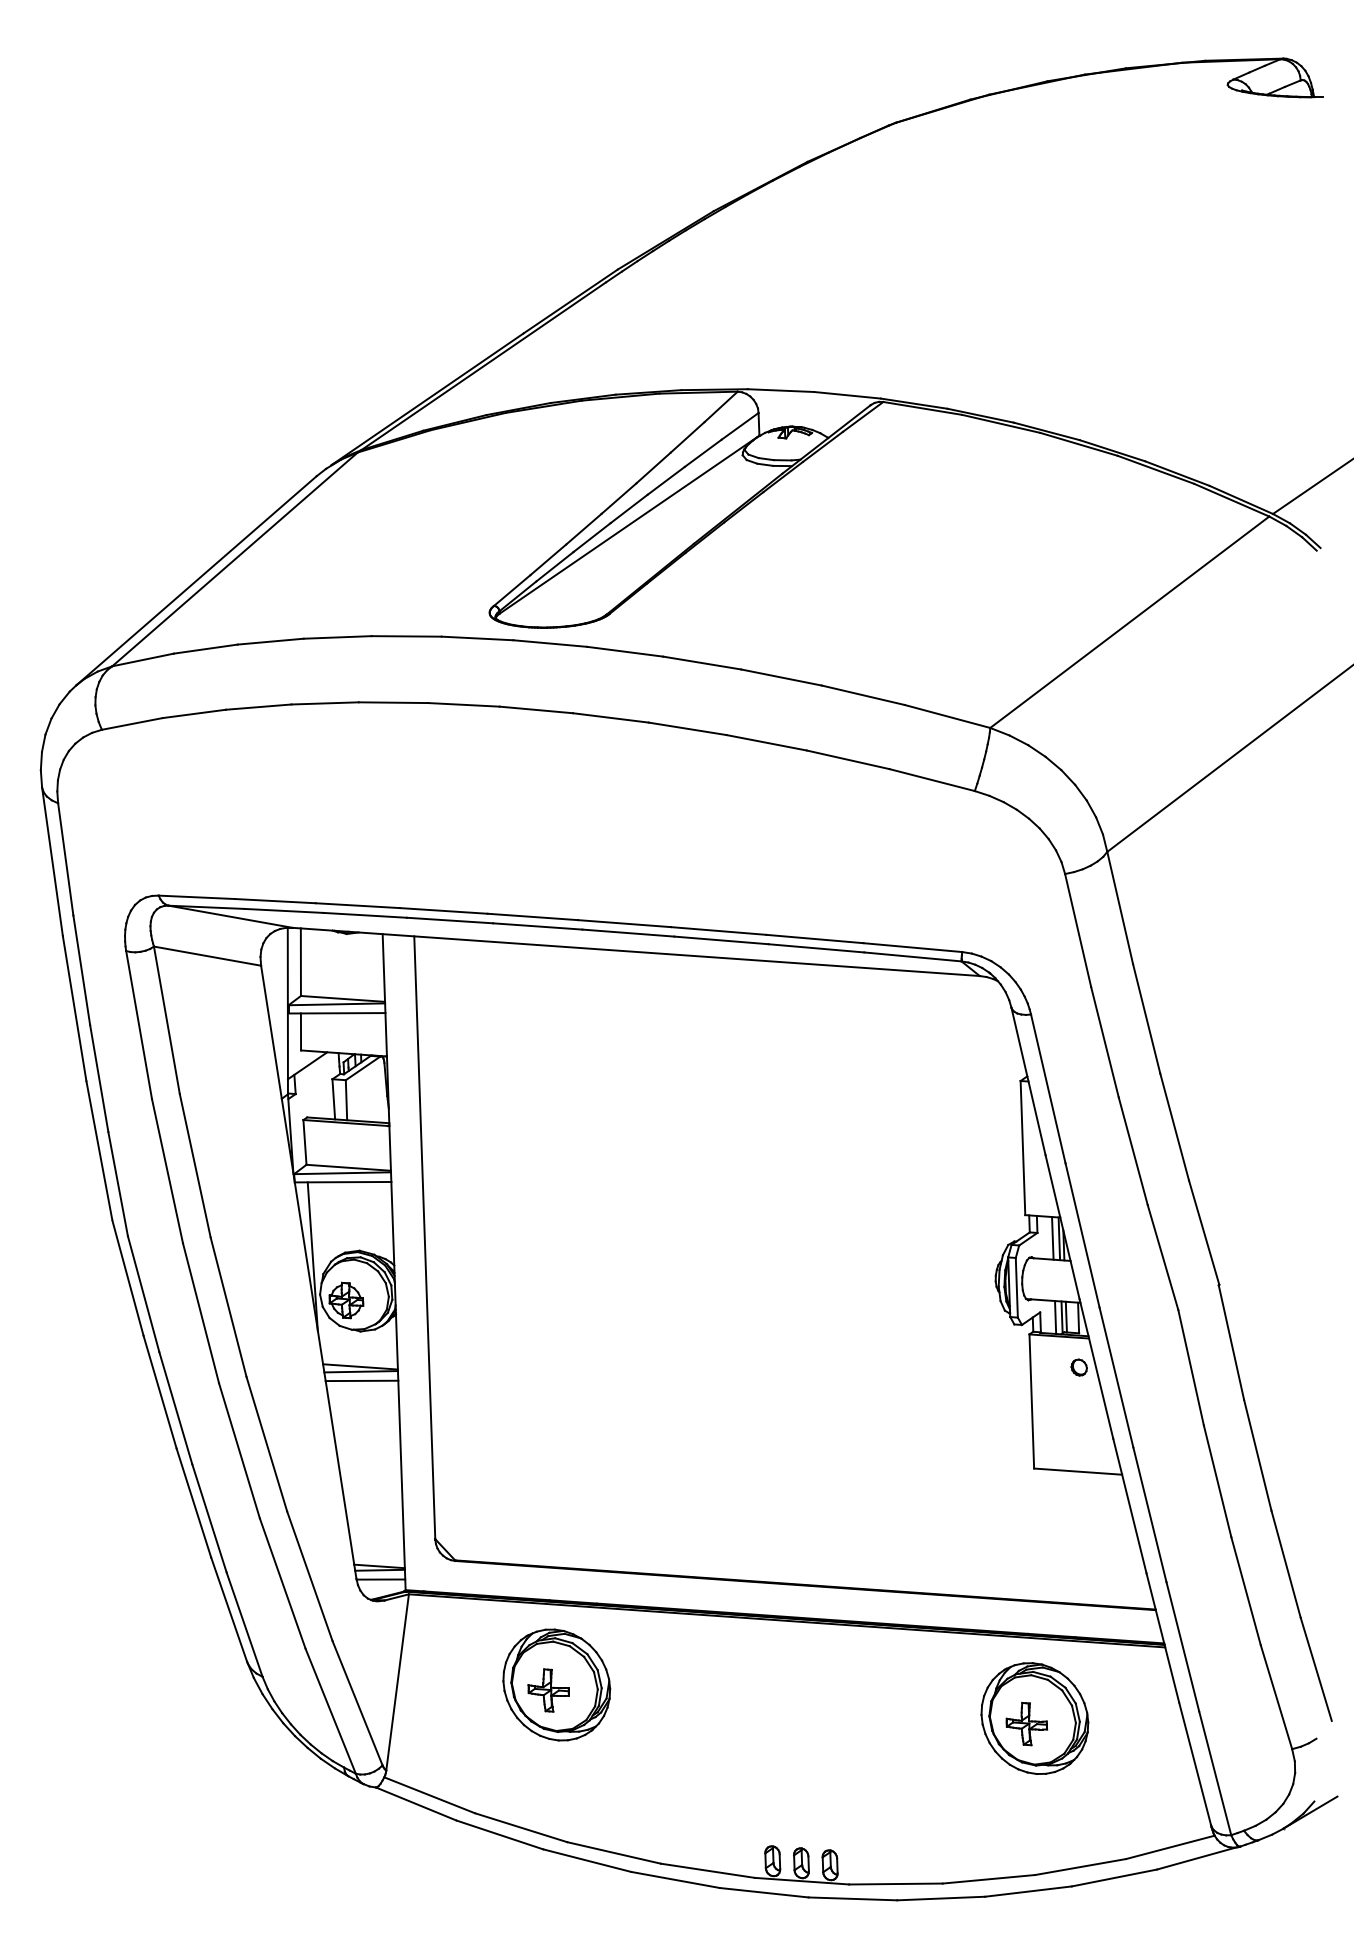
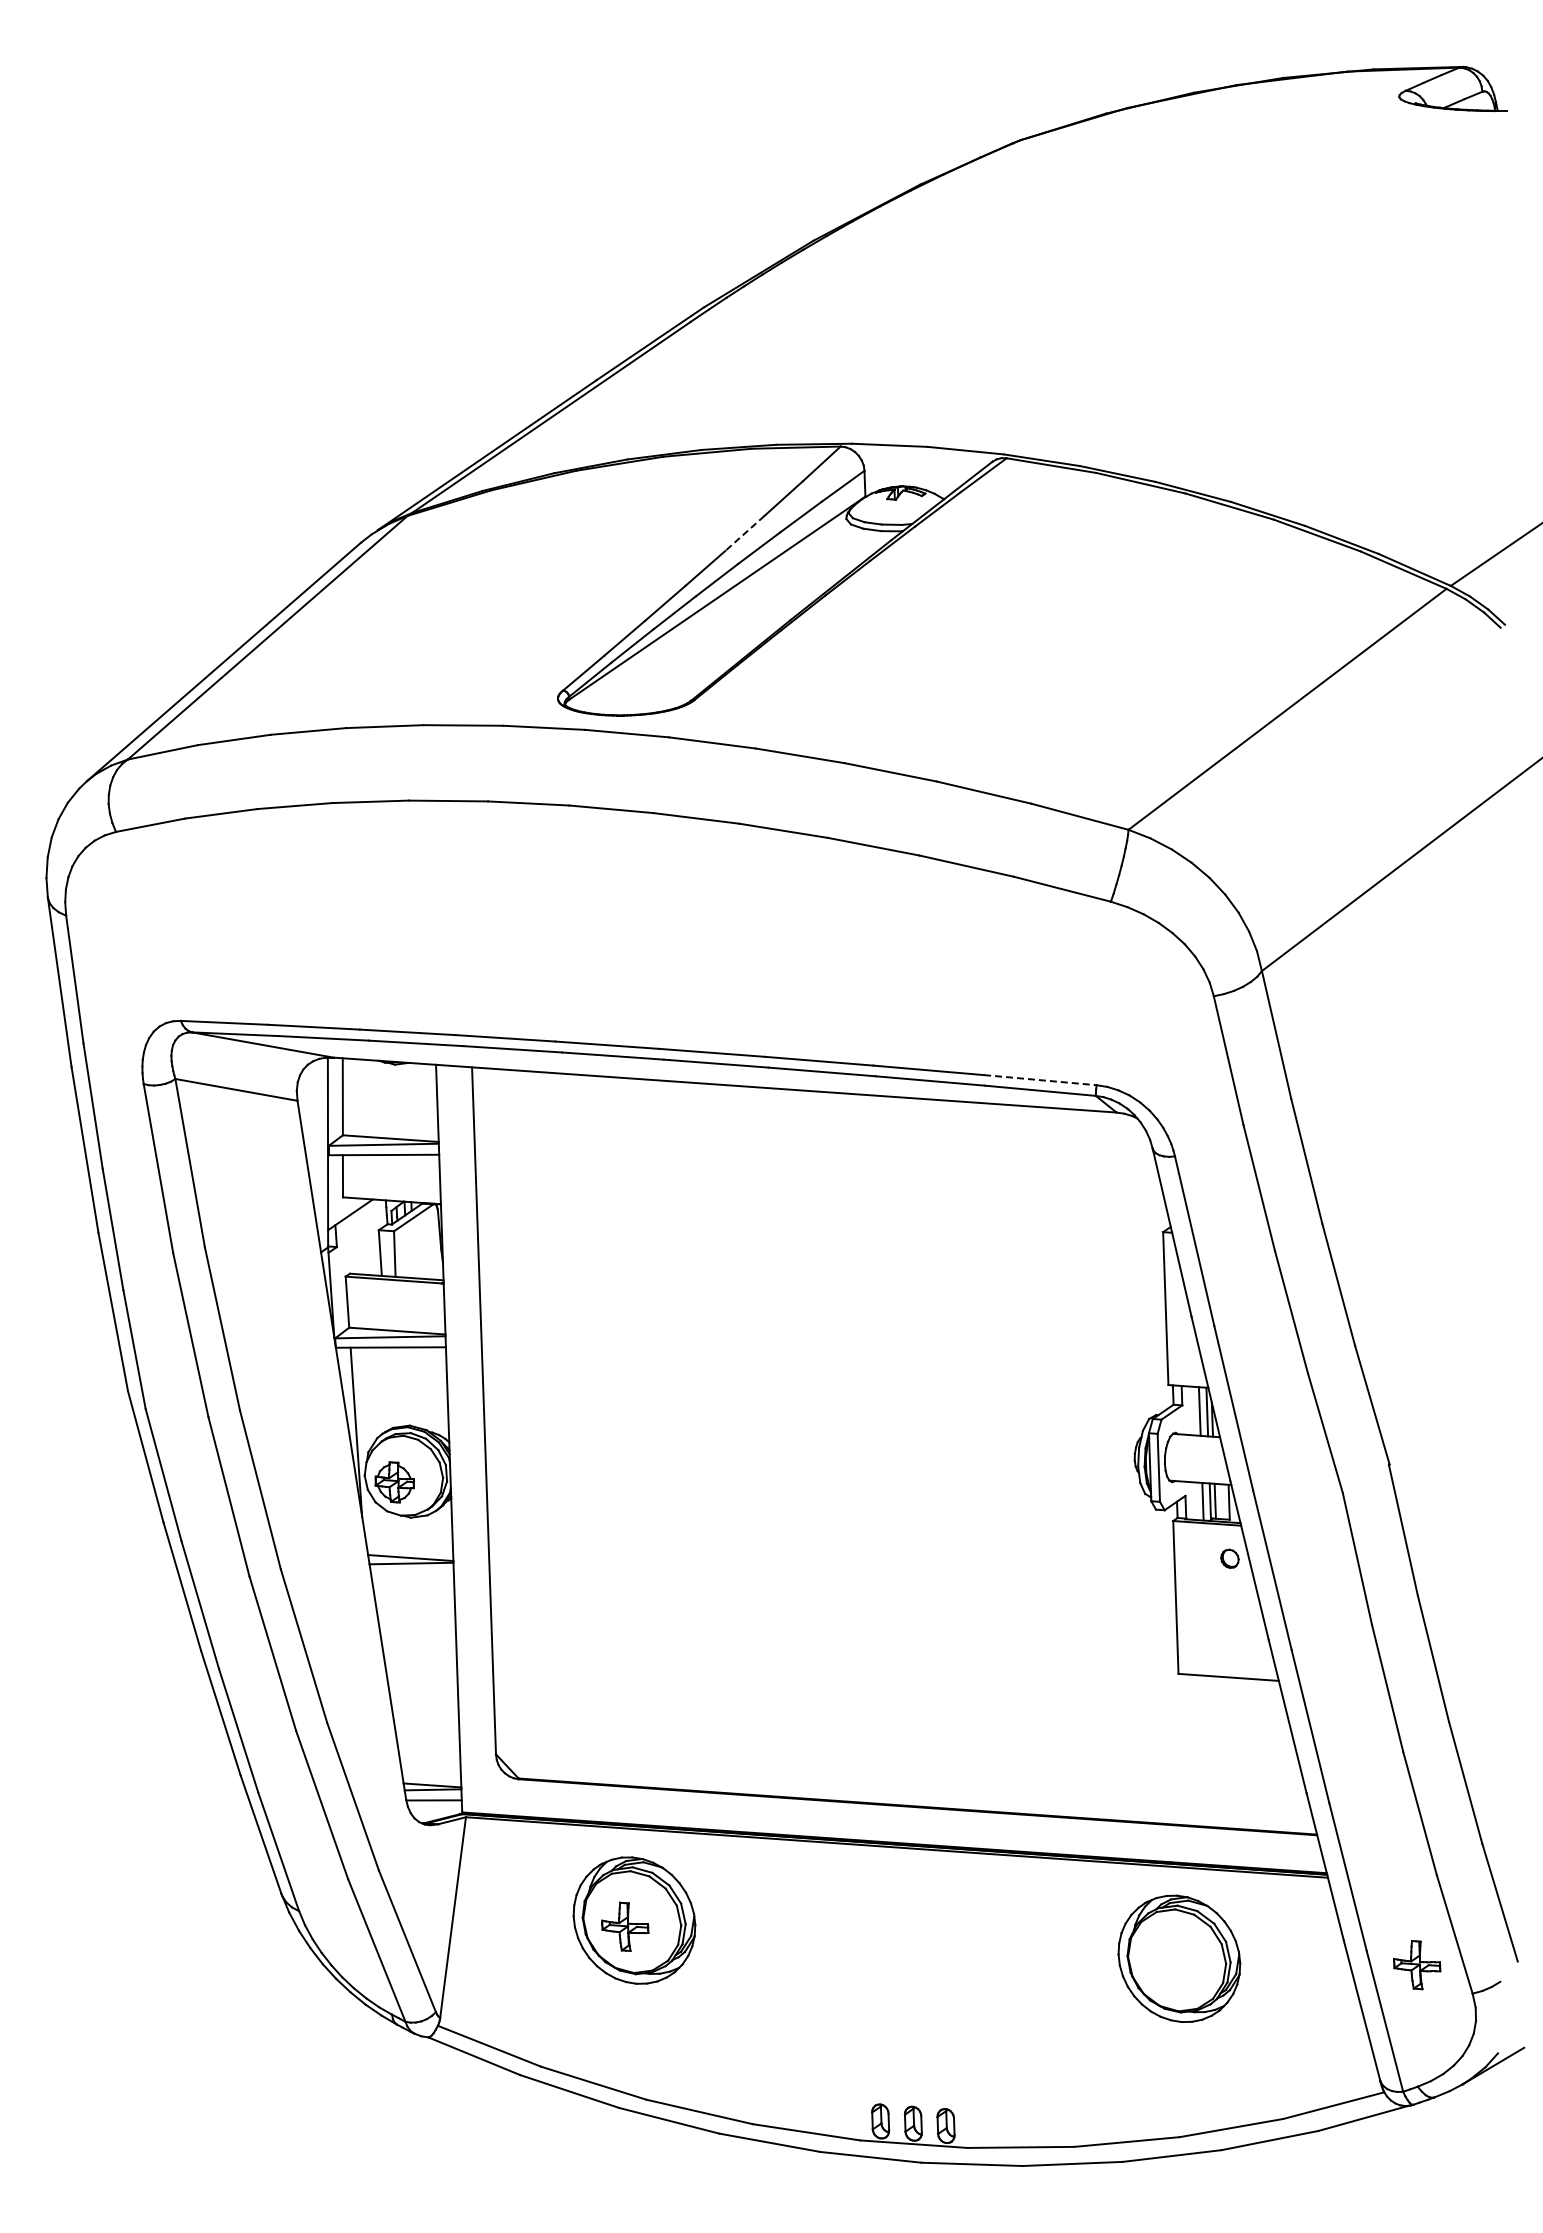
line: (653, 467) -> (744, 533), solid -> dashed
line: (913, 947) -> (1040, 1080), solid -> dashed
line: (362, 1380) -> (412, 1573), removed
part: (1027, 1724) -> (1417, 1965), moved

